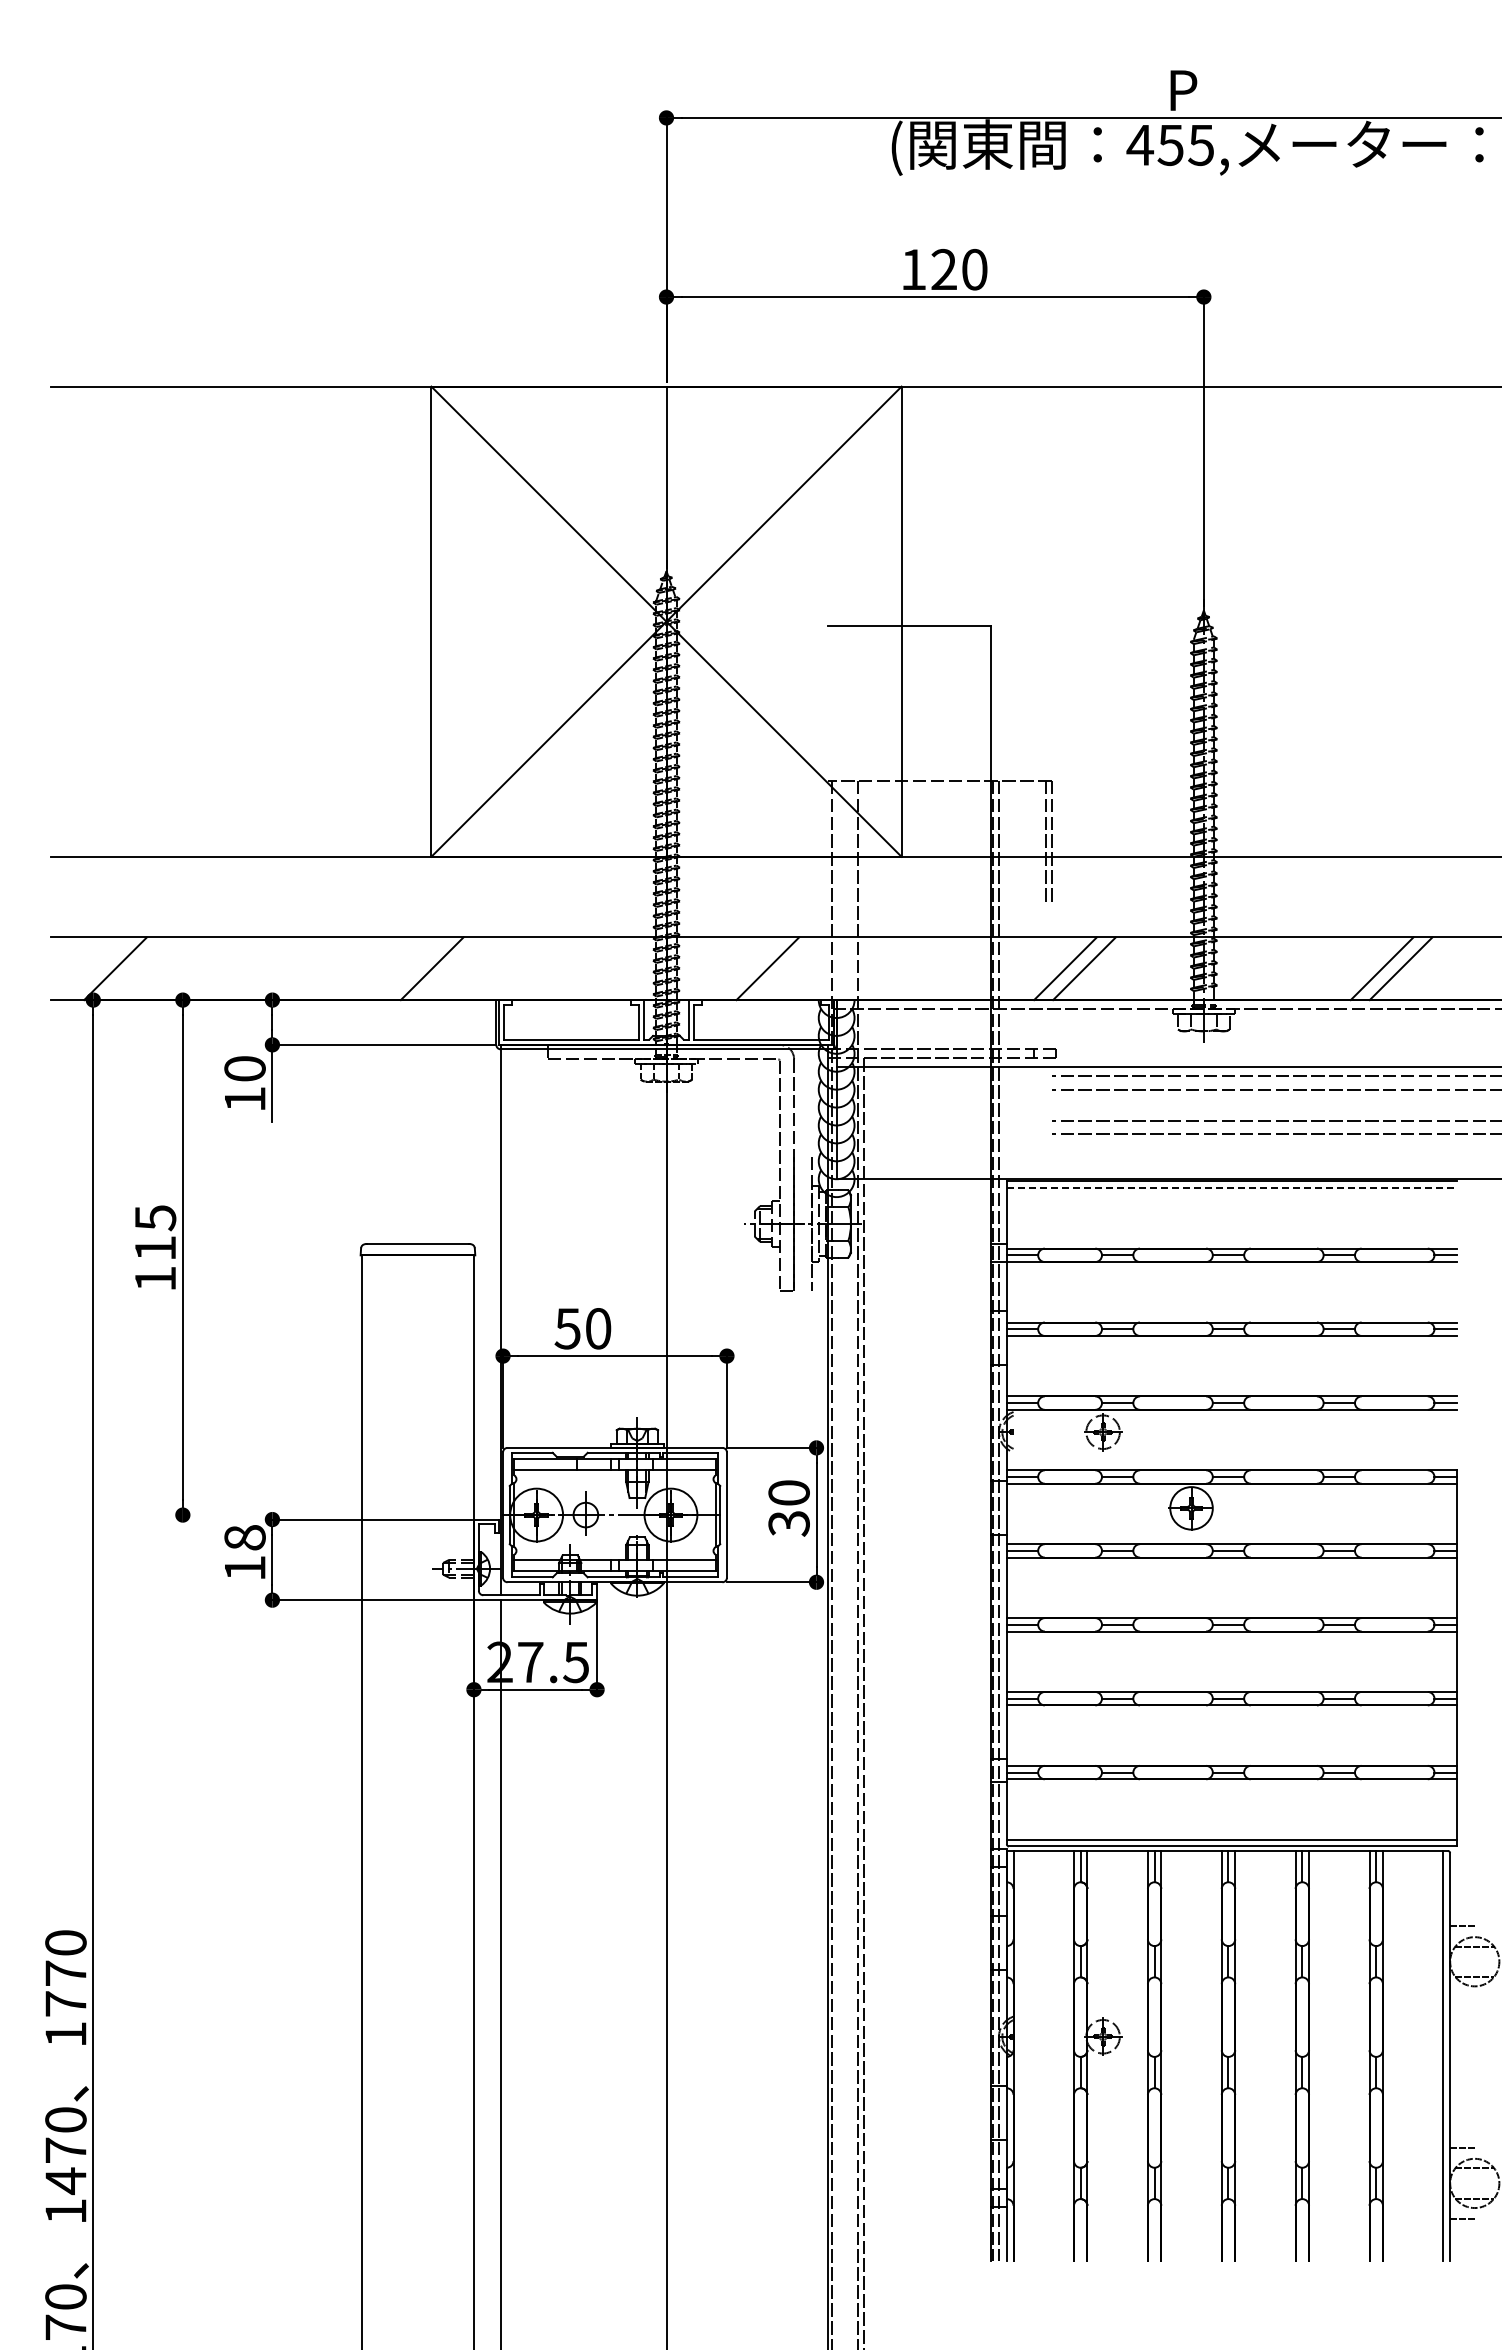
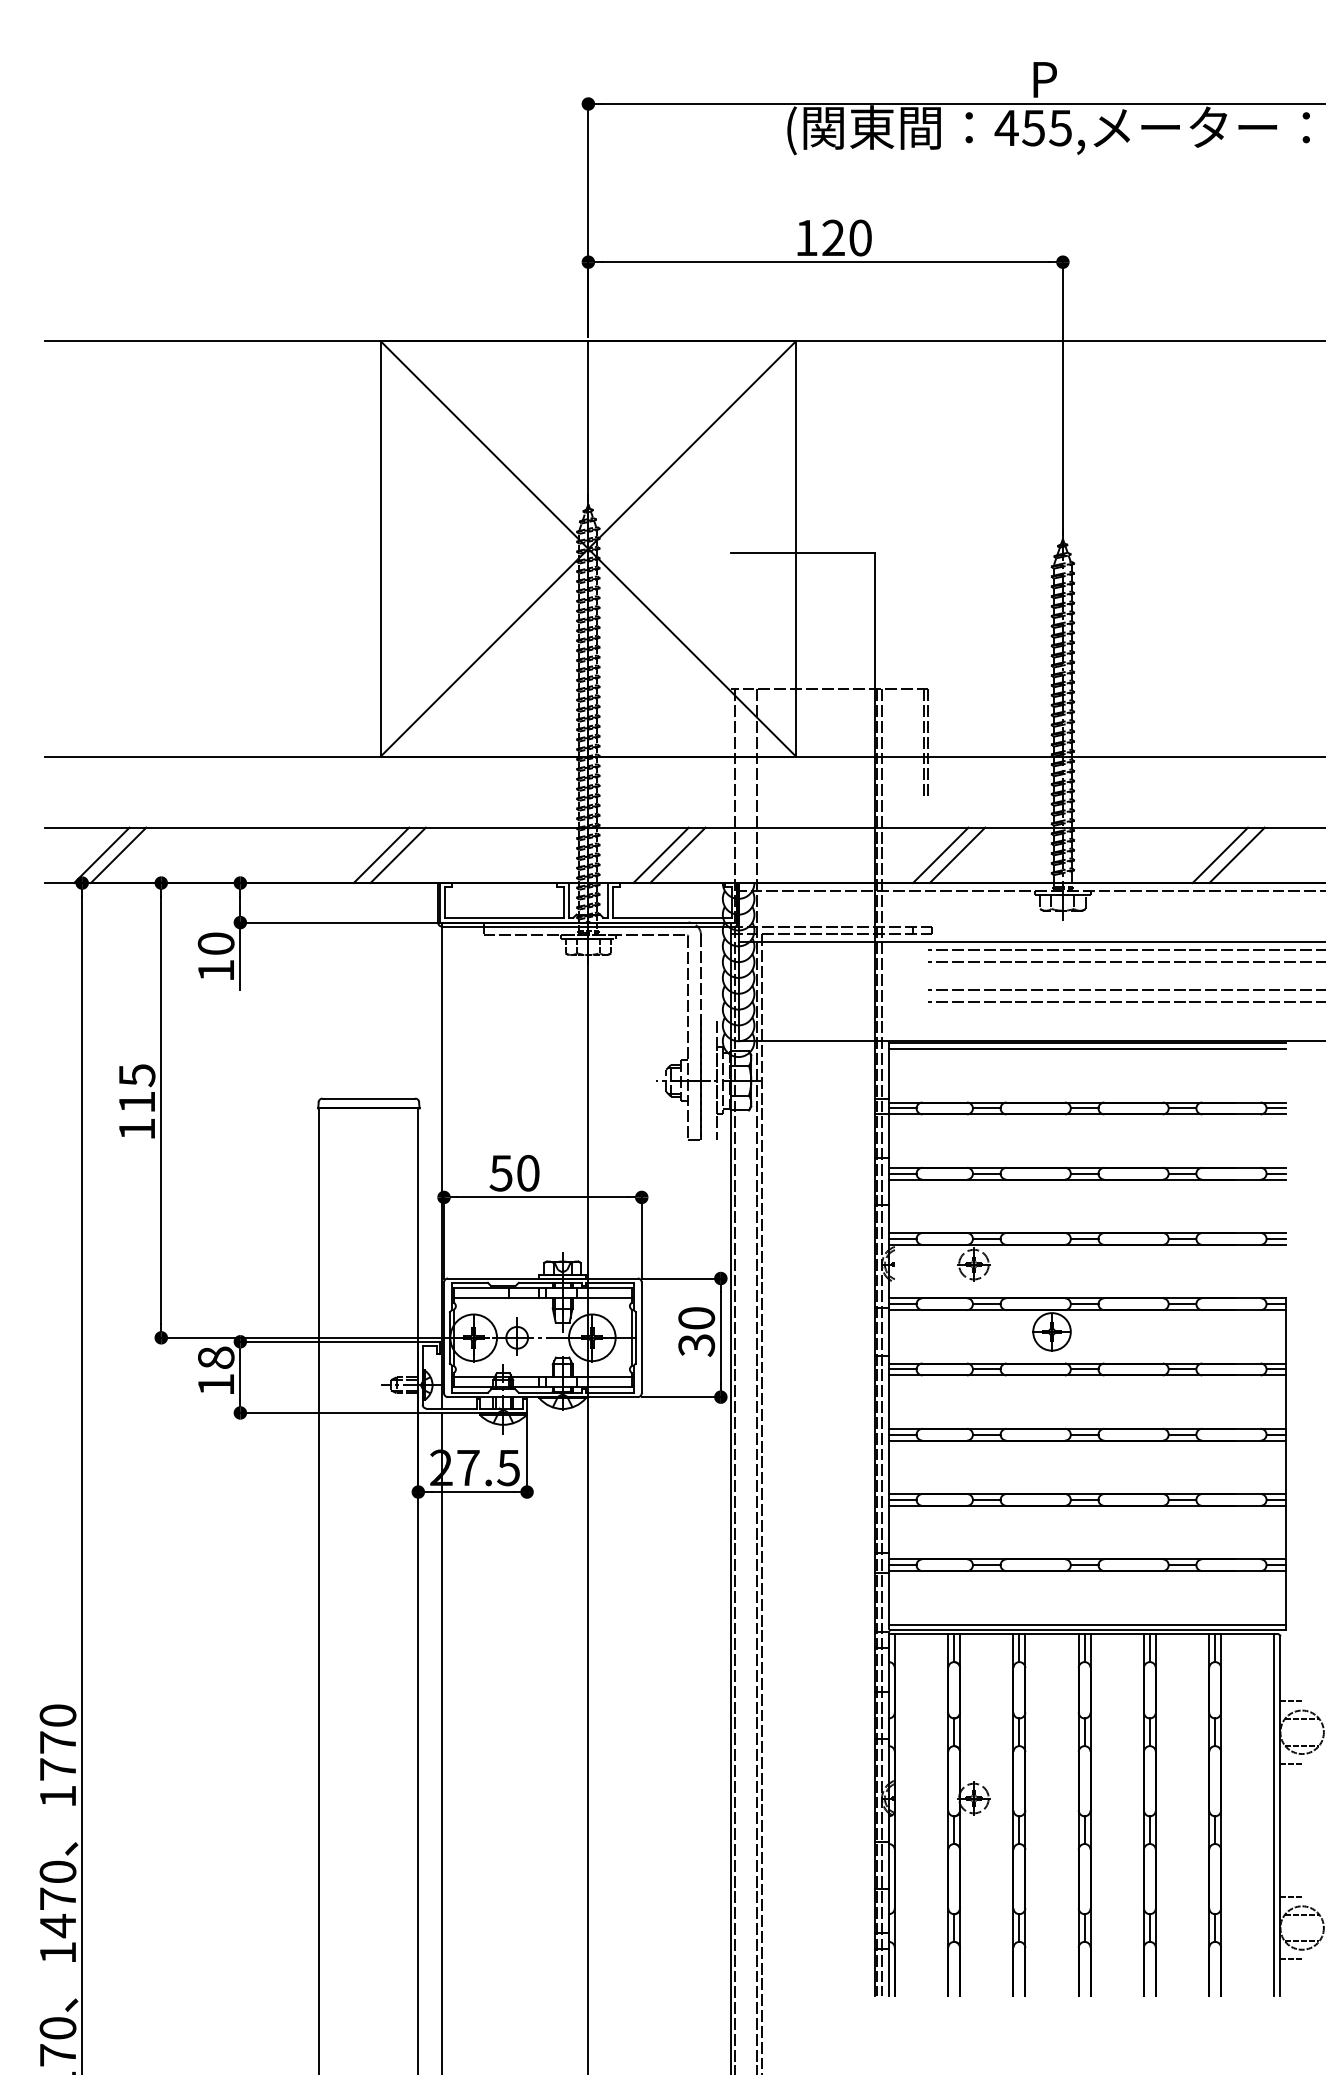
line: (134, 968) -> (118, 855), added
line: (450, 968) -> (397, 855), added
line: (748, 968) -> (660, 855), added
line: (1232, 1188) -> (1088, 1049), dashed -> solid
line: (338, 1515) -> (298, 1338), added
line: (1462, 1997) -> (1291, 1763), added

